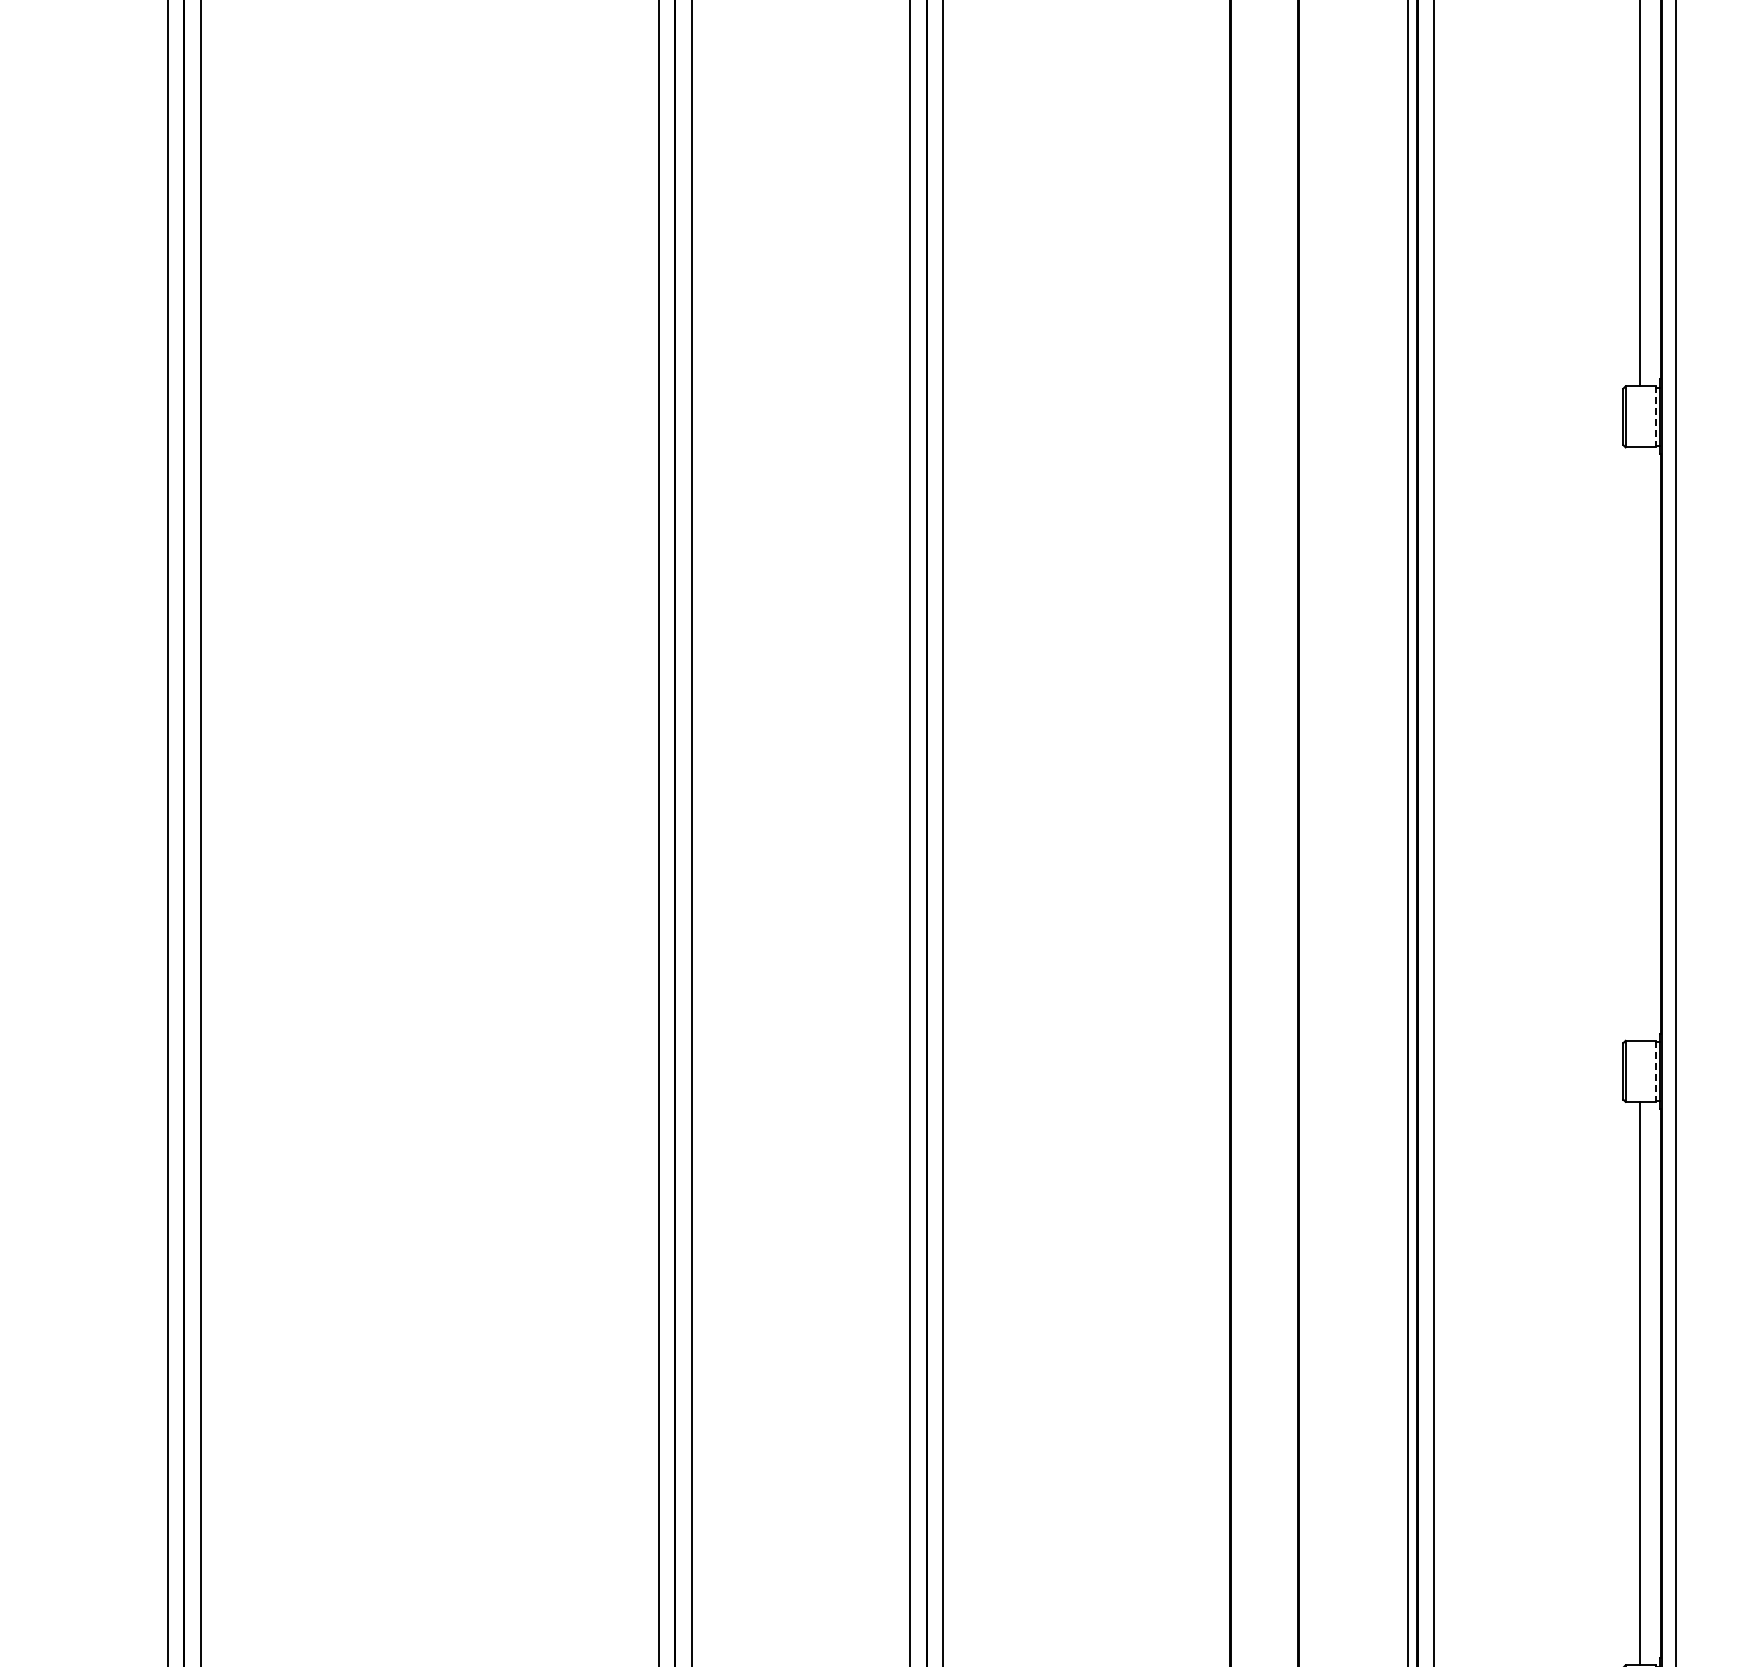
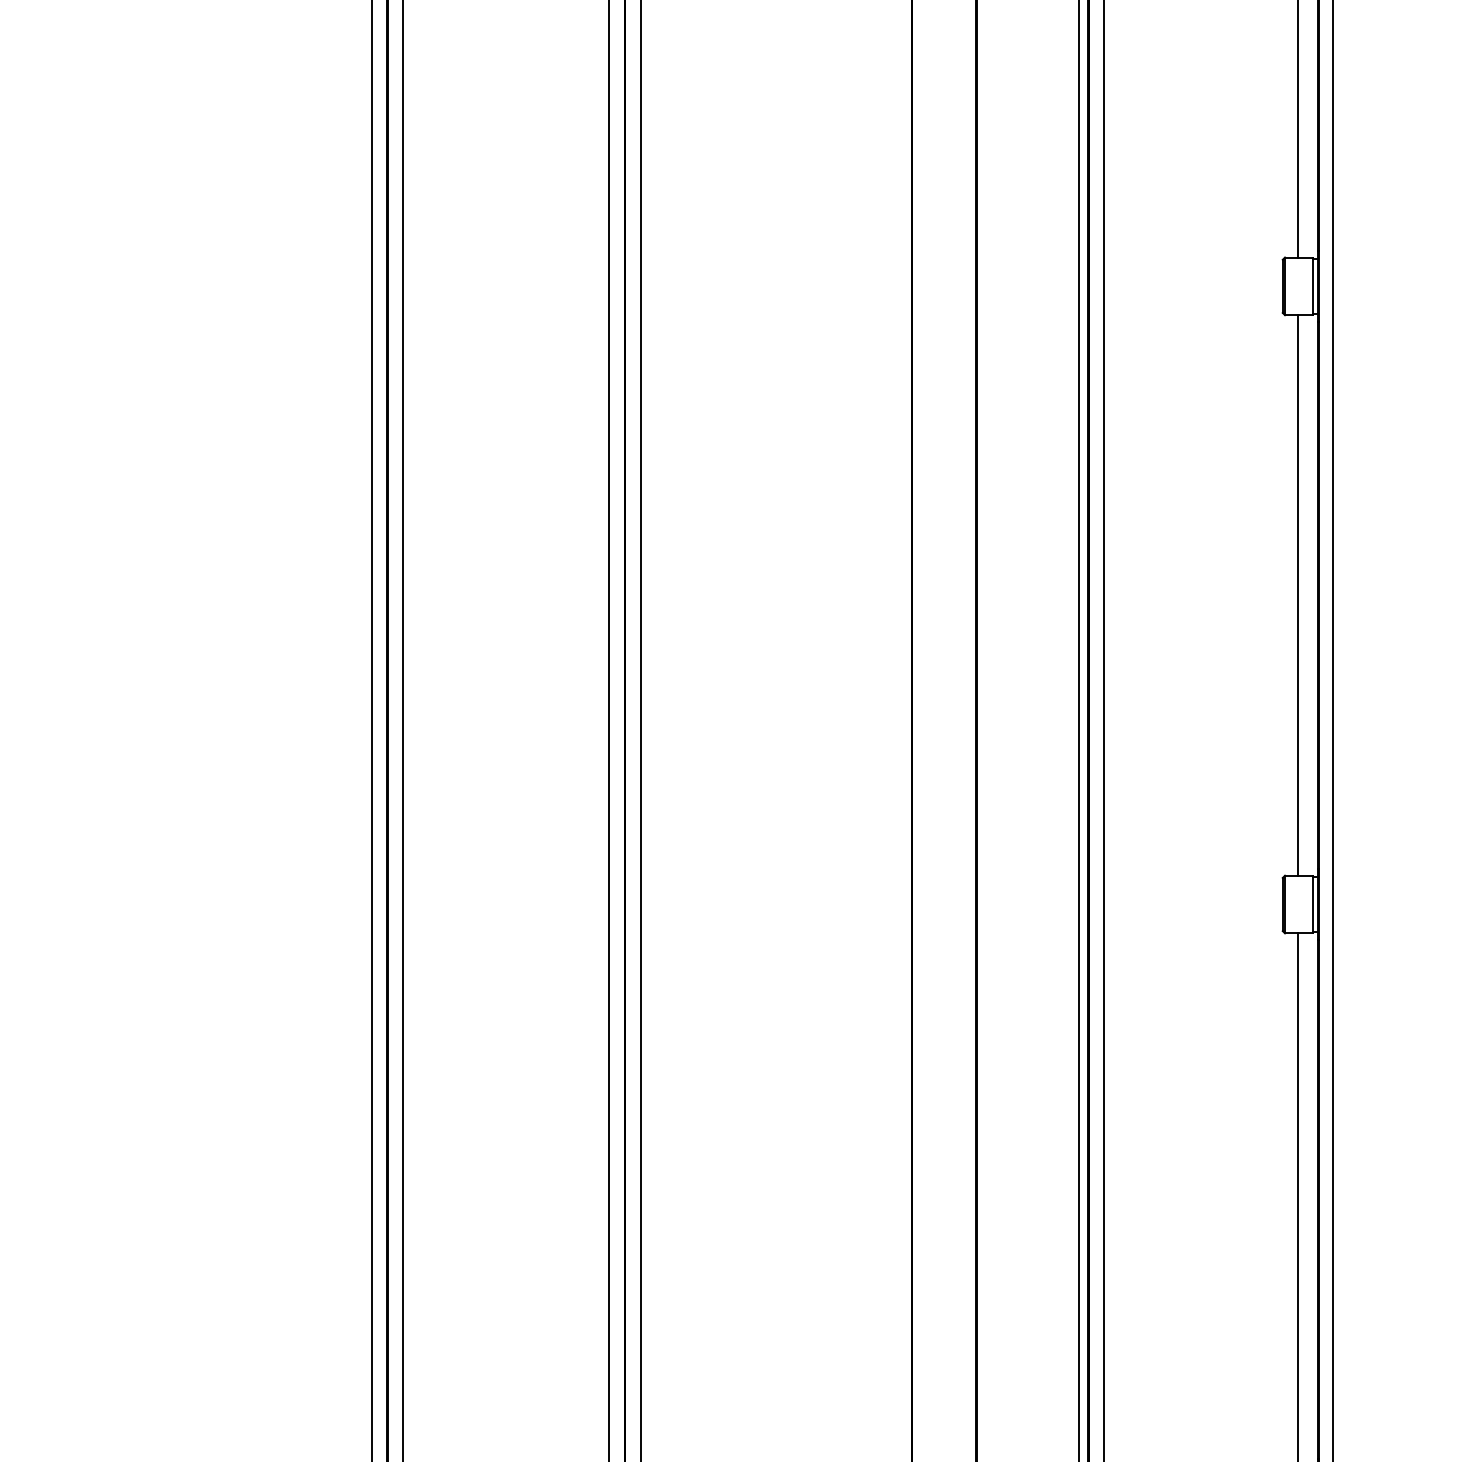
line: (1655, 416) -> (1313, 286), dashed -> solid
line: (1639, 743) -> (1298, 594), added
line: (1655, 1071) -> (1313, 904), dashed -> solid

